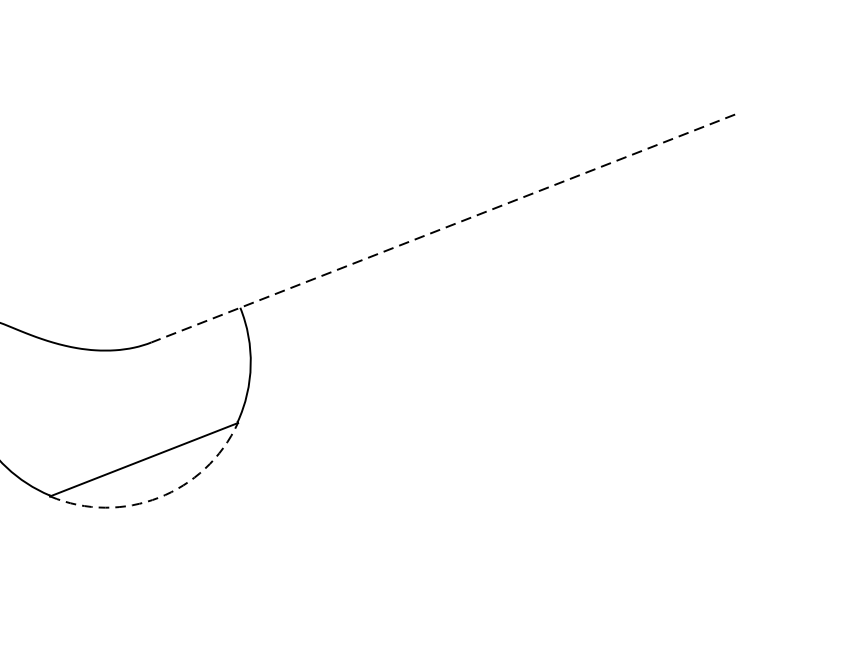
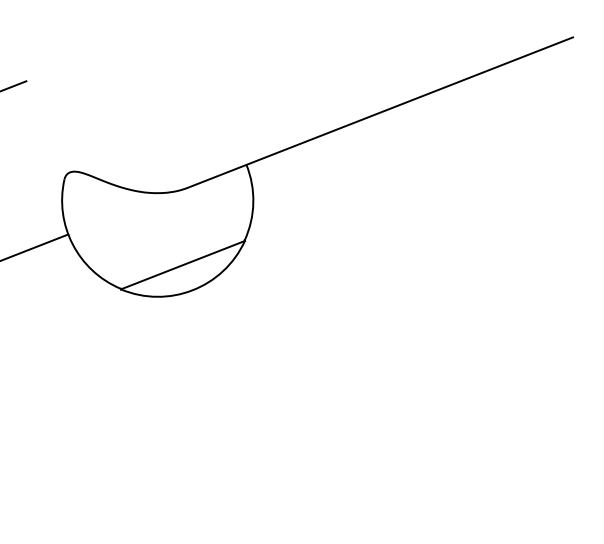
line: (443, 228) -> (380, 112), dashed -> solid
arc: (158, 498) -> (192, 290), dashed -> solid

